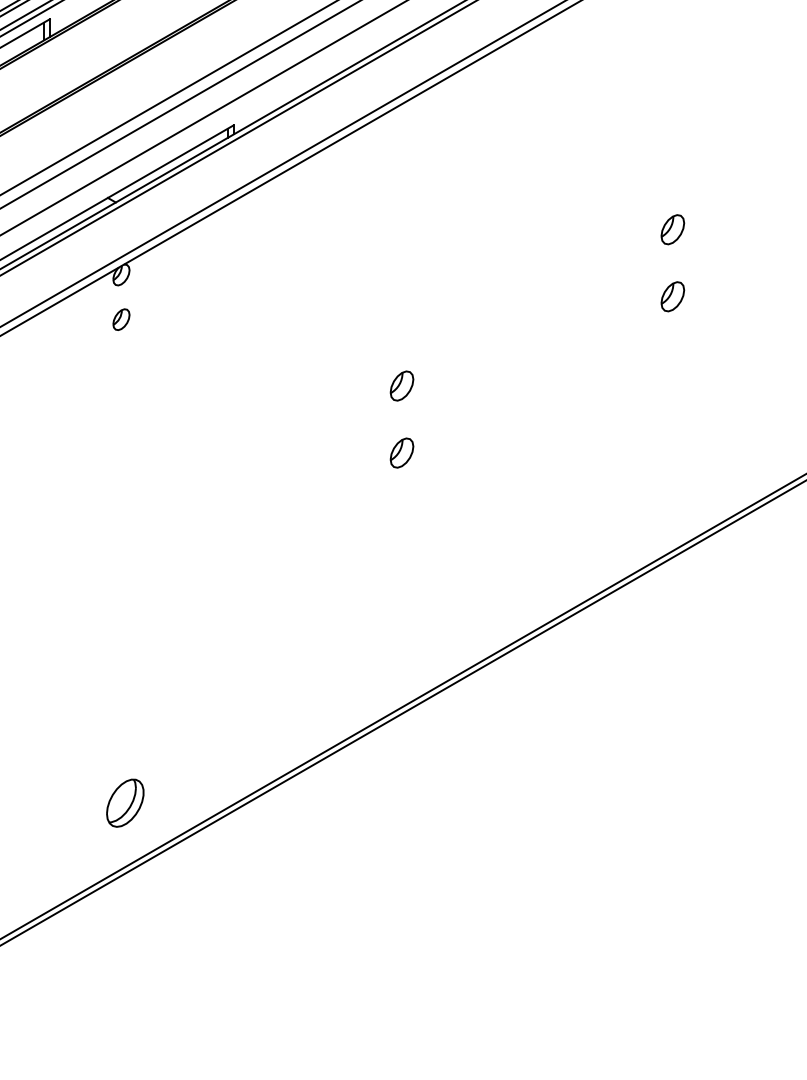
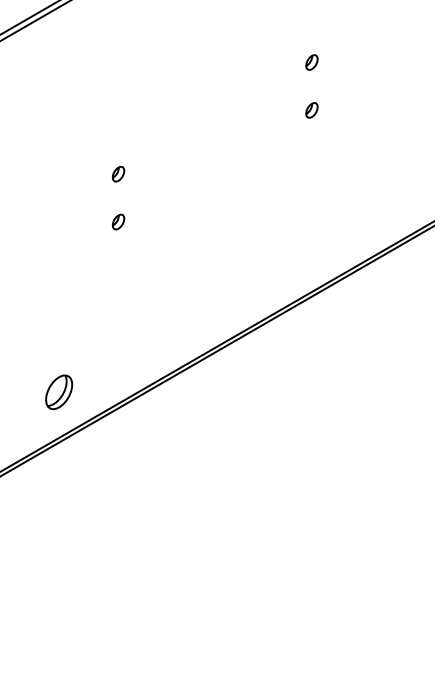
part: (672, 229) -> (311, 62), size x0.71
part: (672, 296) -> (311, 110), size x0.71
part: (401, 385) -> (118, 173), size x0.71
part: (401, 452) -> (118, 221), size x0.71
part: (318, 691) -> (58, 392), added

